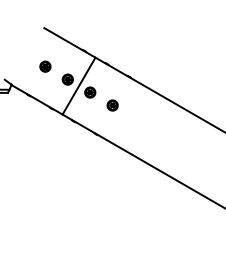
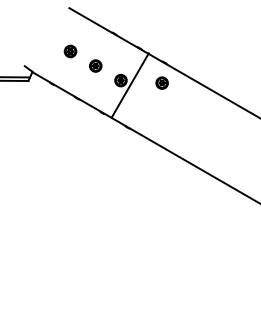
line: (78, 86) -> (129, 85), moved
part: (112, 104) -> (161, 82), moved

